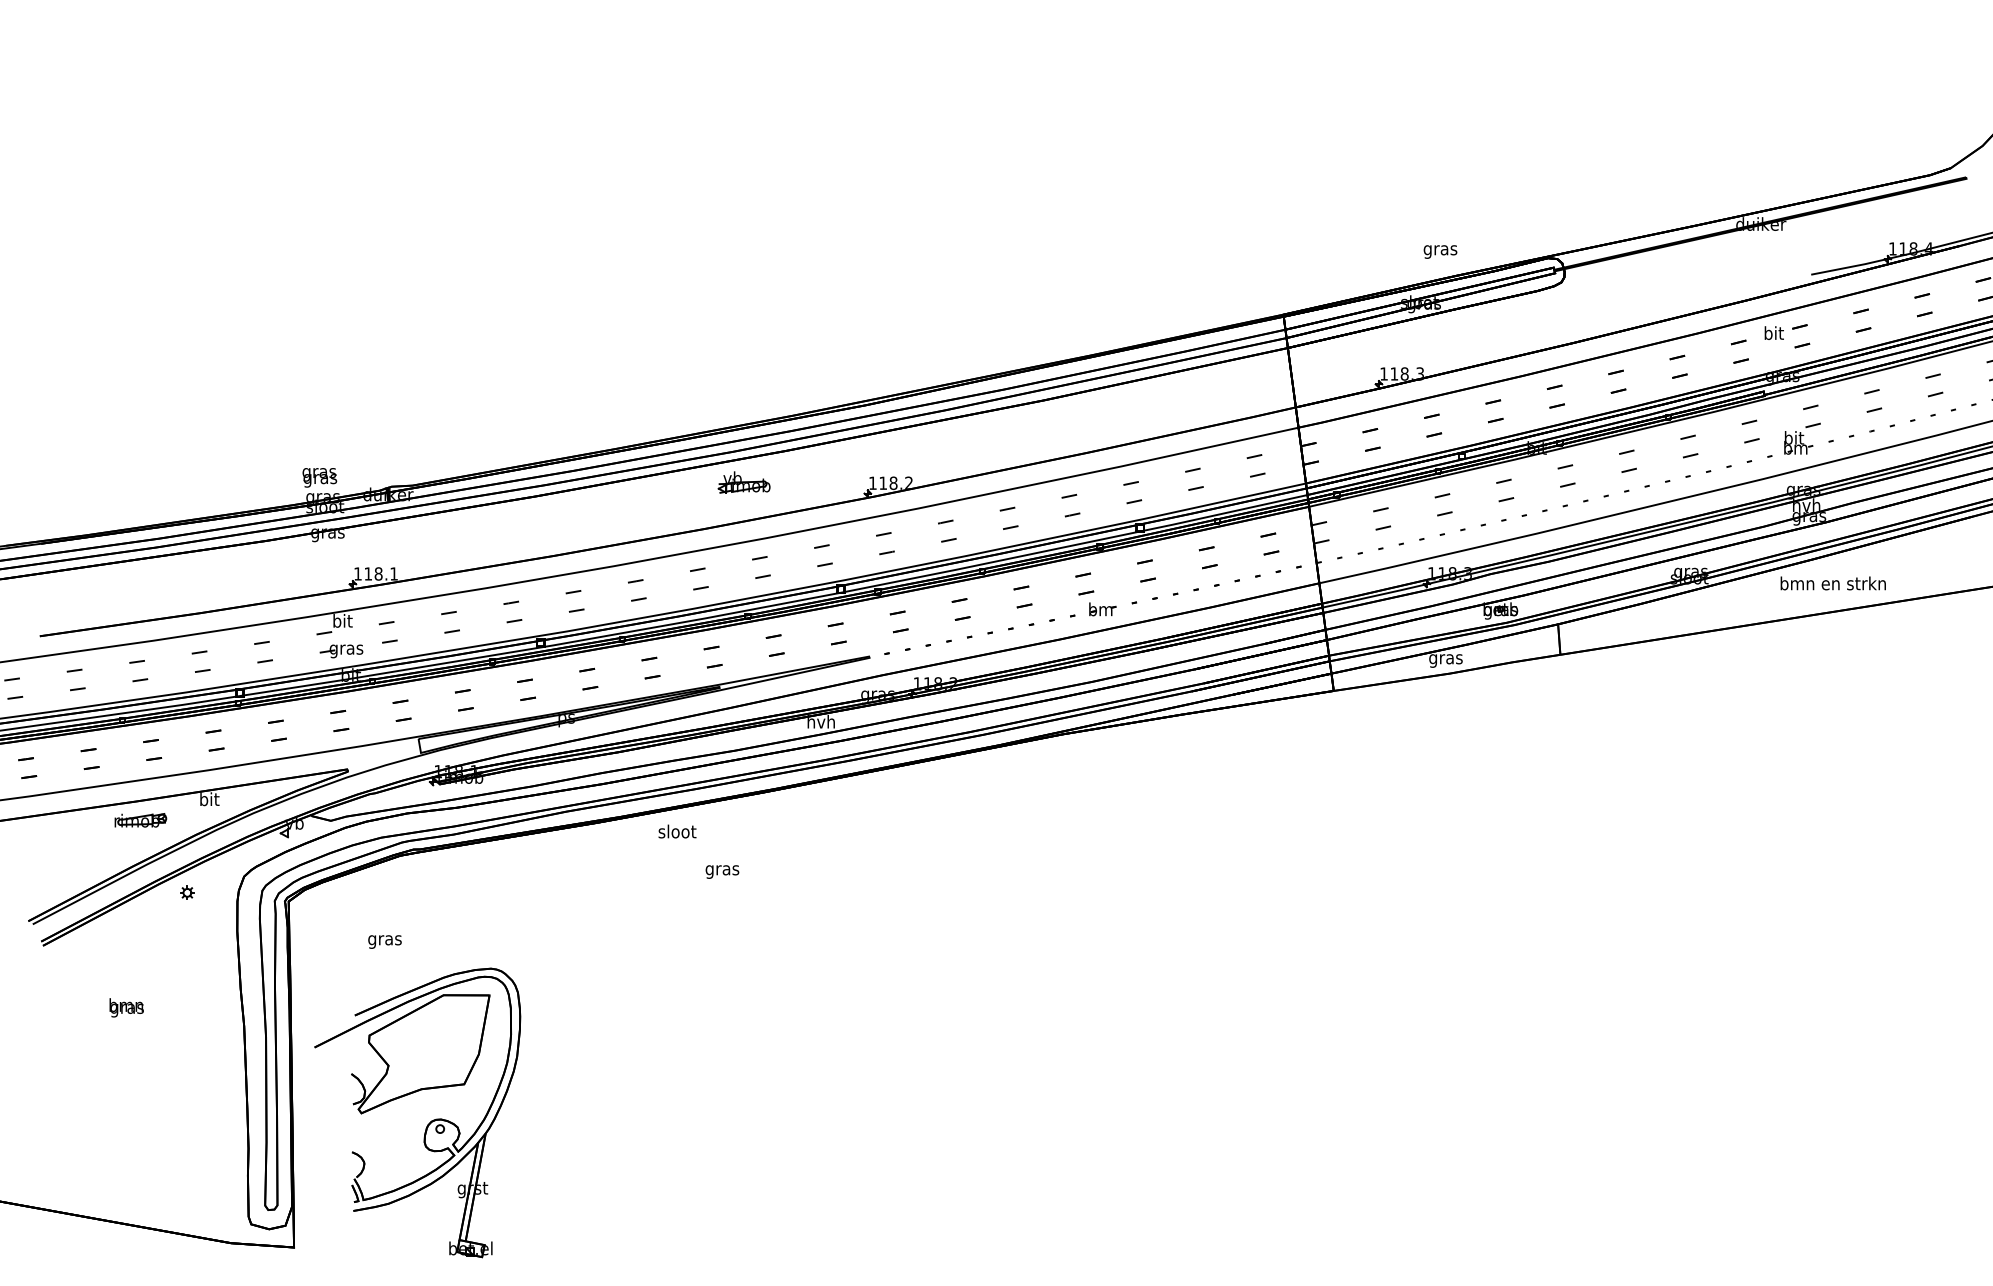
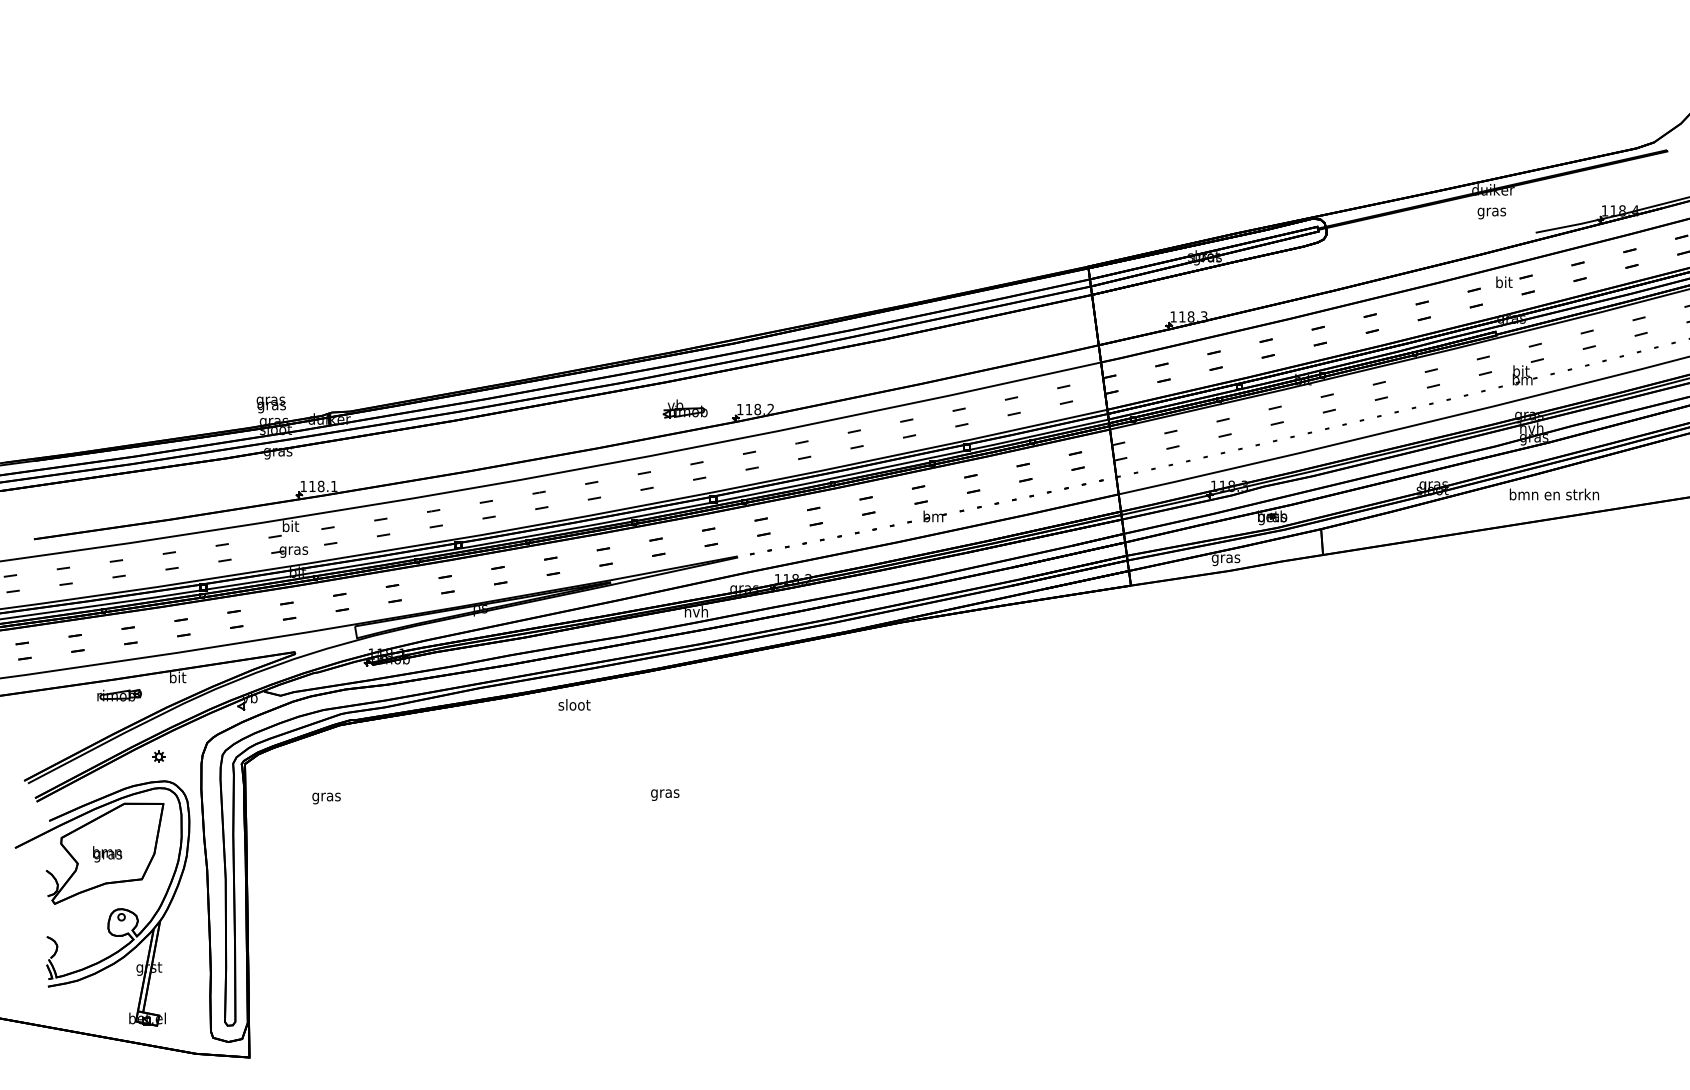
text: (1440, 251) -> (1491, 213), moved
part: (743, 482) -> (684, 408), moved
text: (722, 871) -> (665, 794), moved
part: (428, 1123) -> (111, 912), moved

